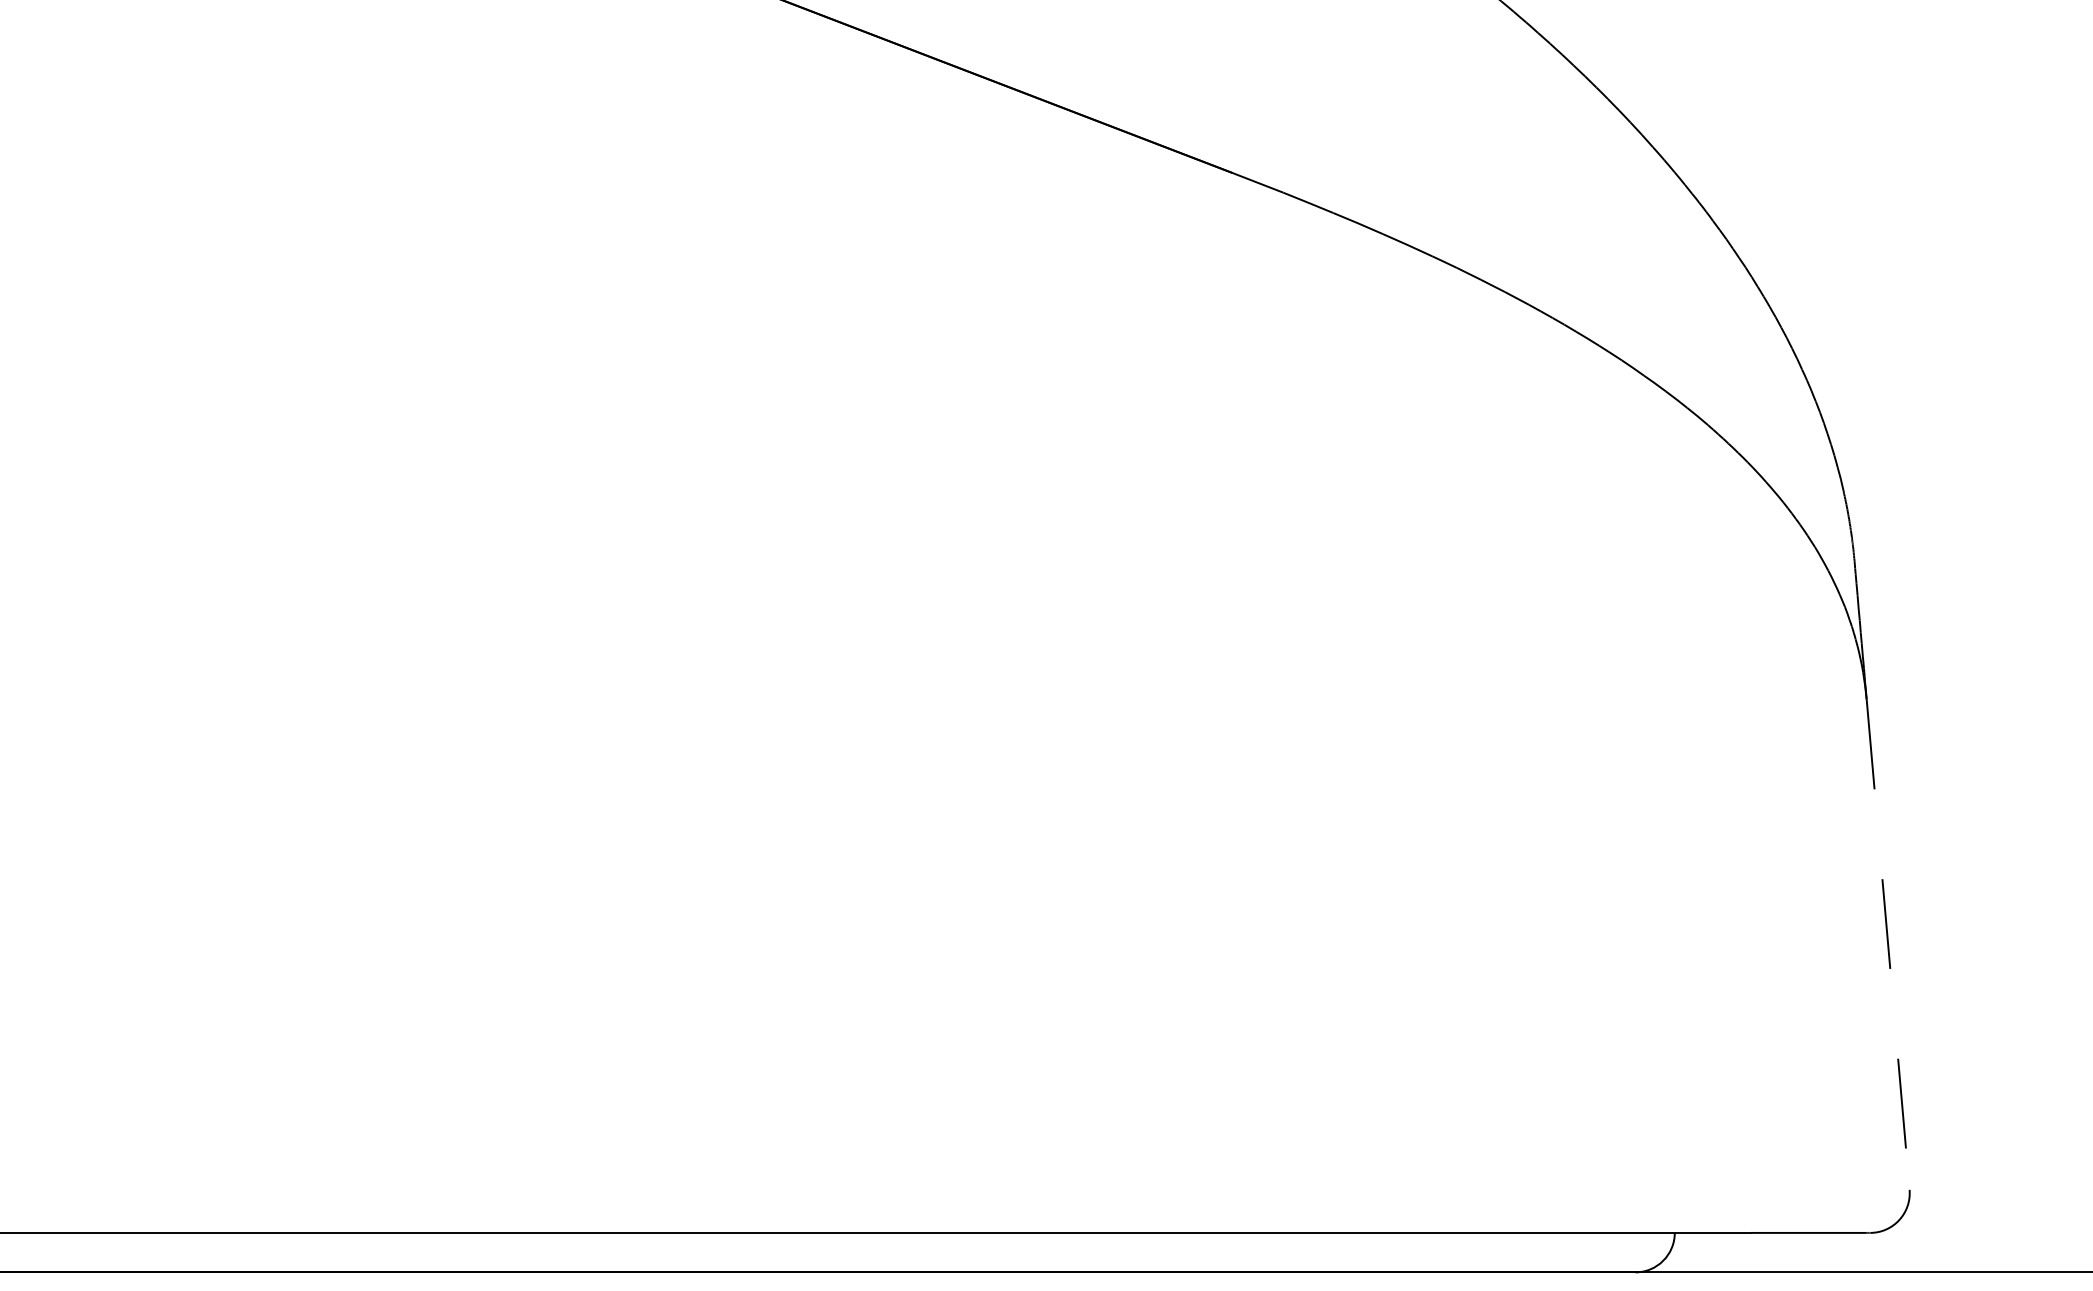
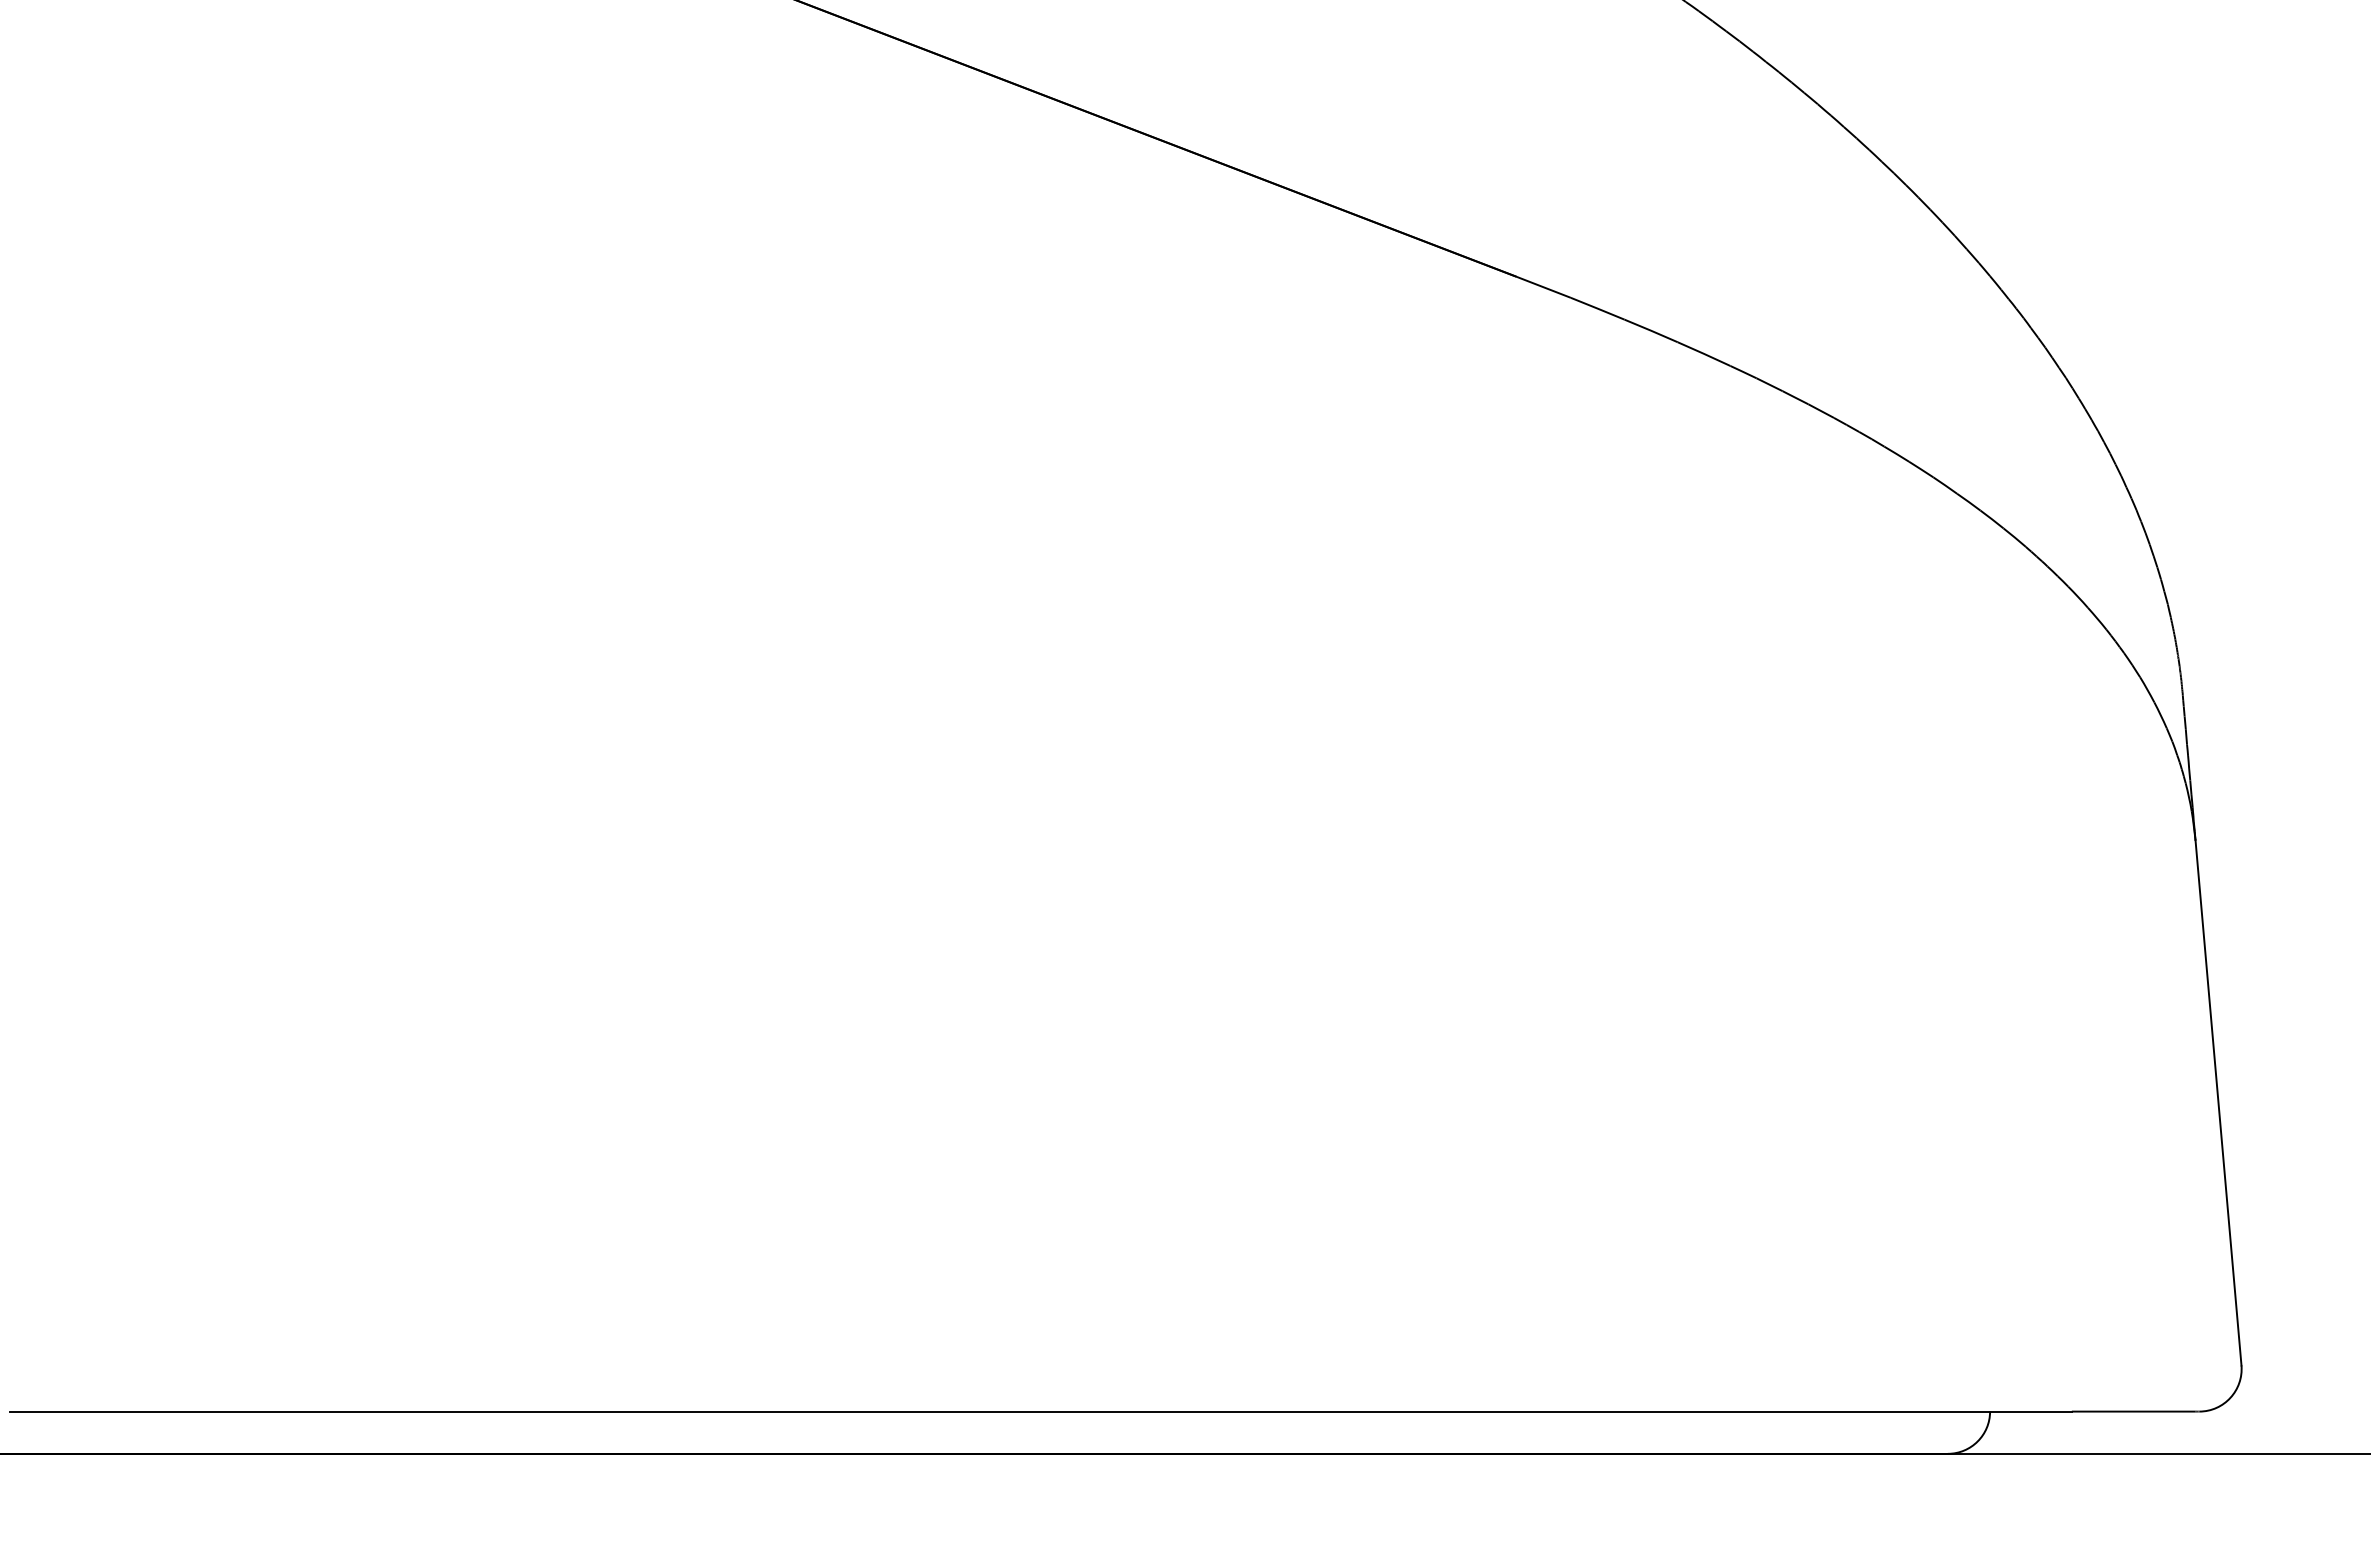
line: (1888, 945) -> (2218, 1103), dashed -> solid

